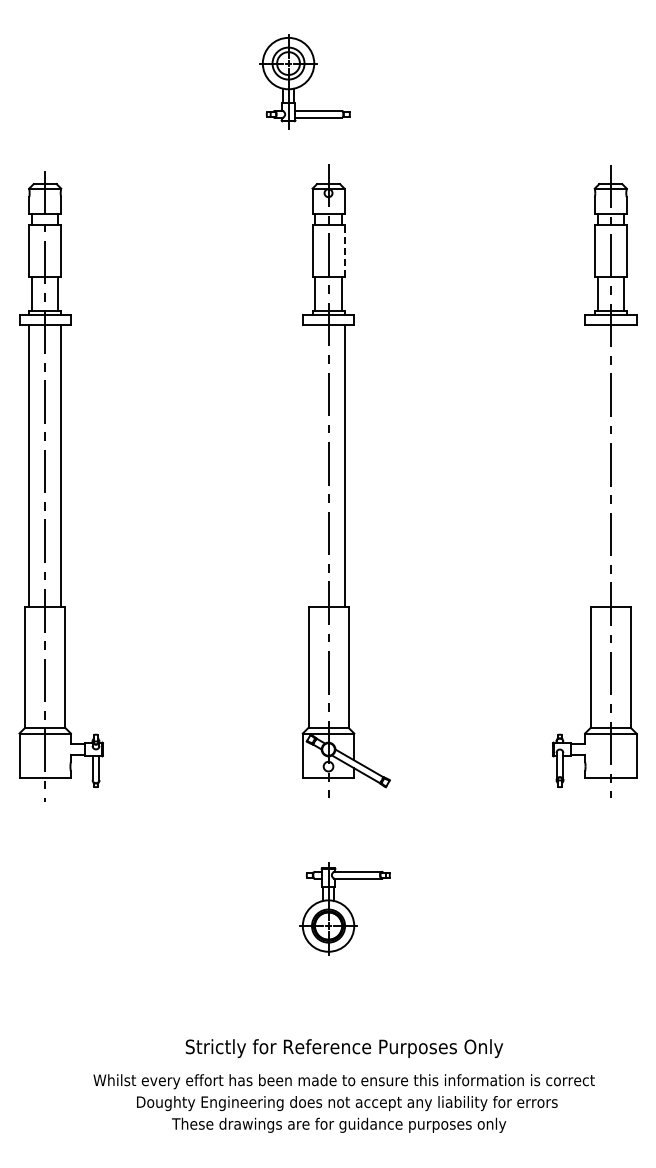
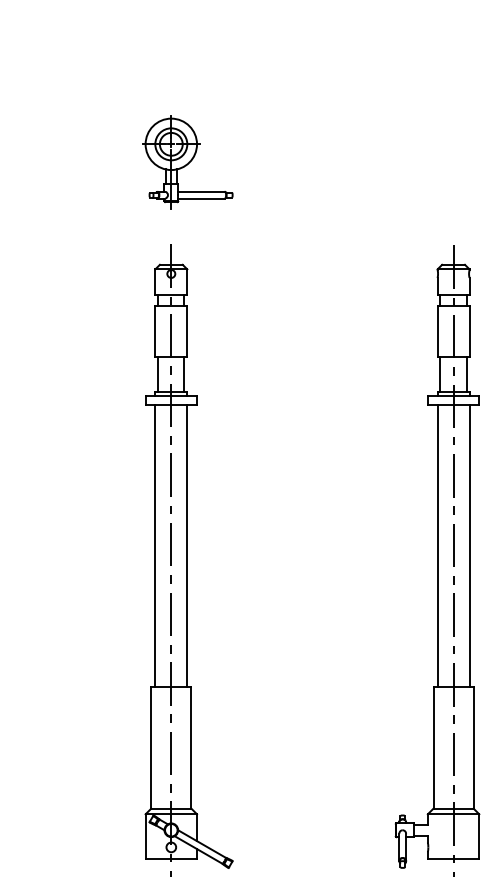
part: (304, 81) -> (187, 162), moved
line: (344, 250) -> (187, 331), dashed -> solid
line: (312, 465) -> (155, 546), added
line: (594, 465) -> (437, 546), added
line: (626, 465) -> (469, 546), added

